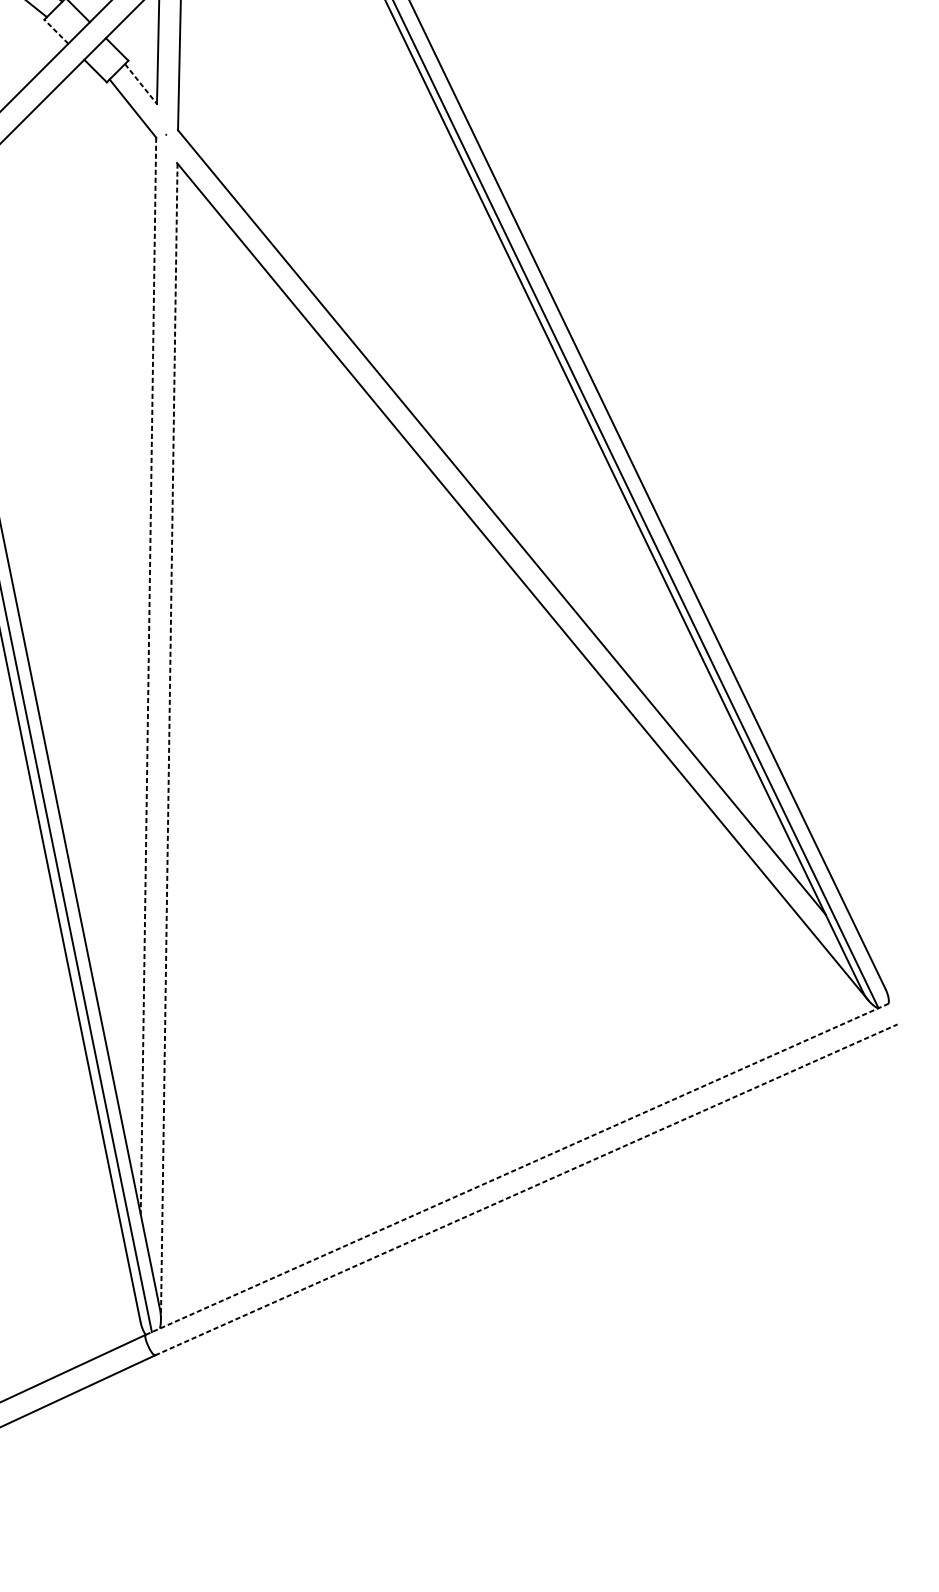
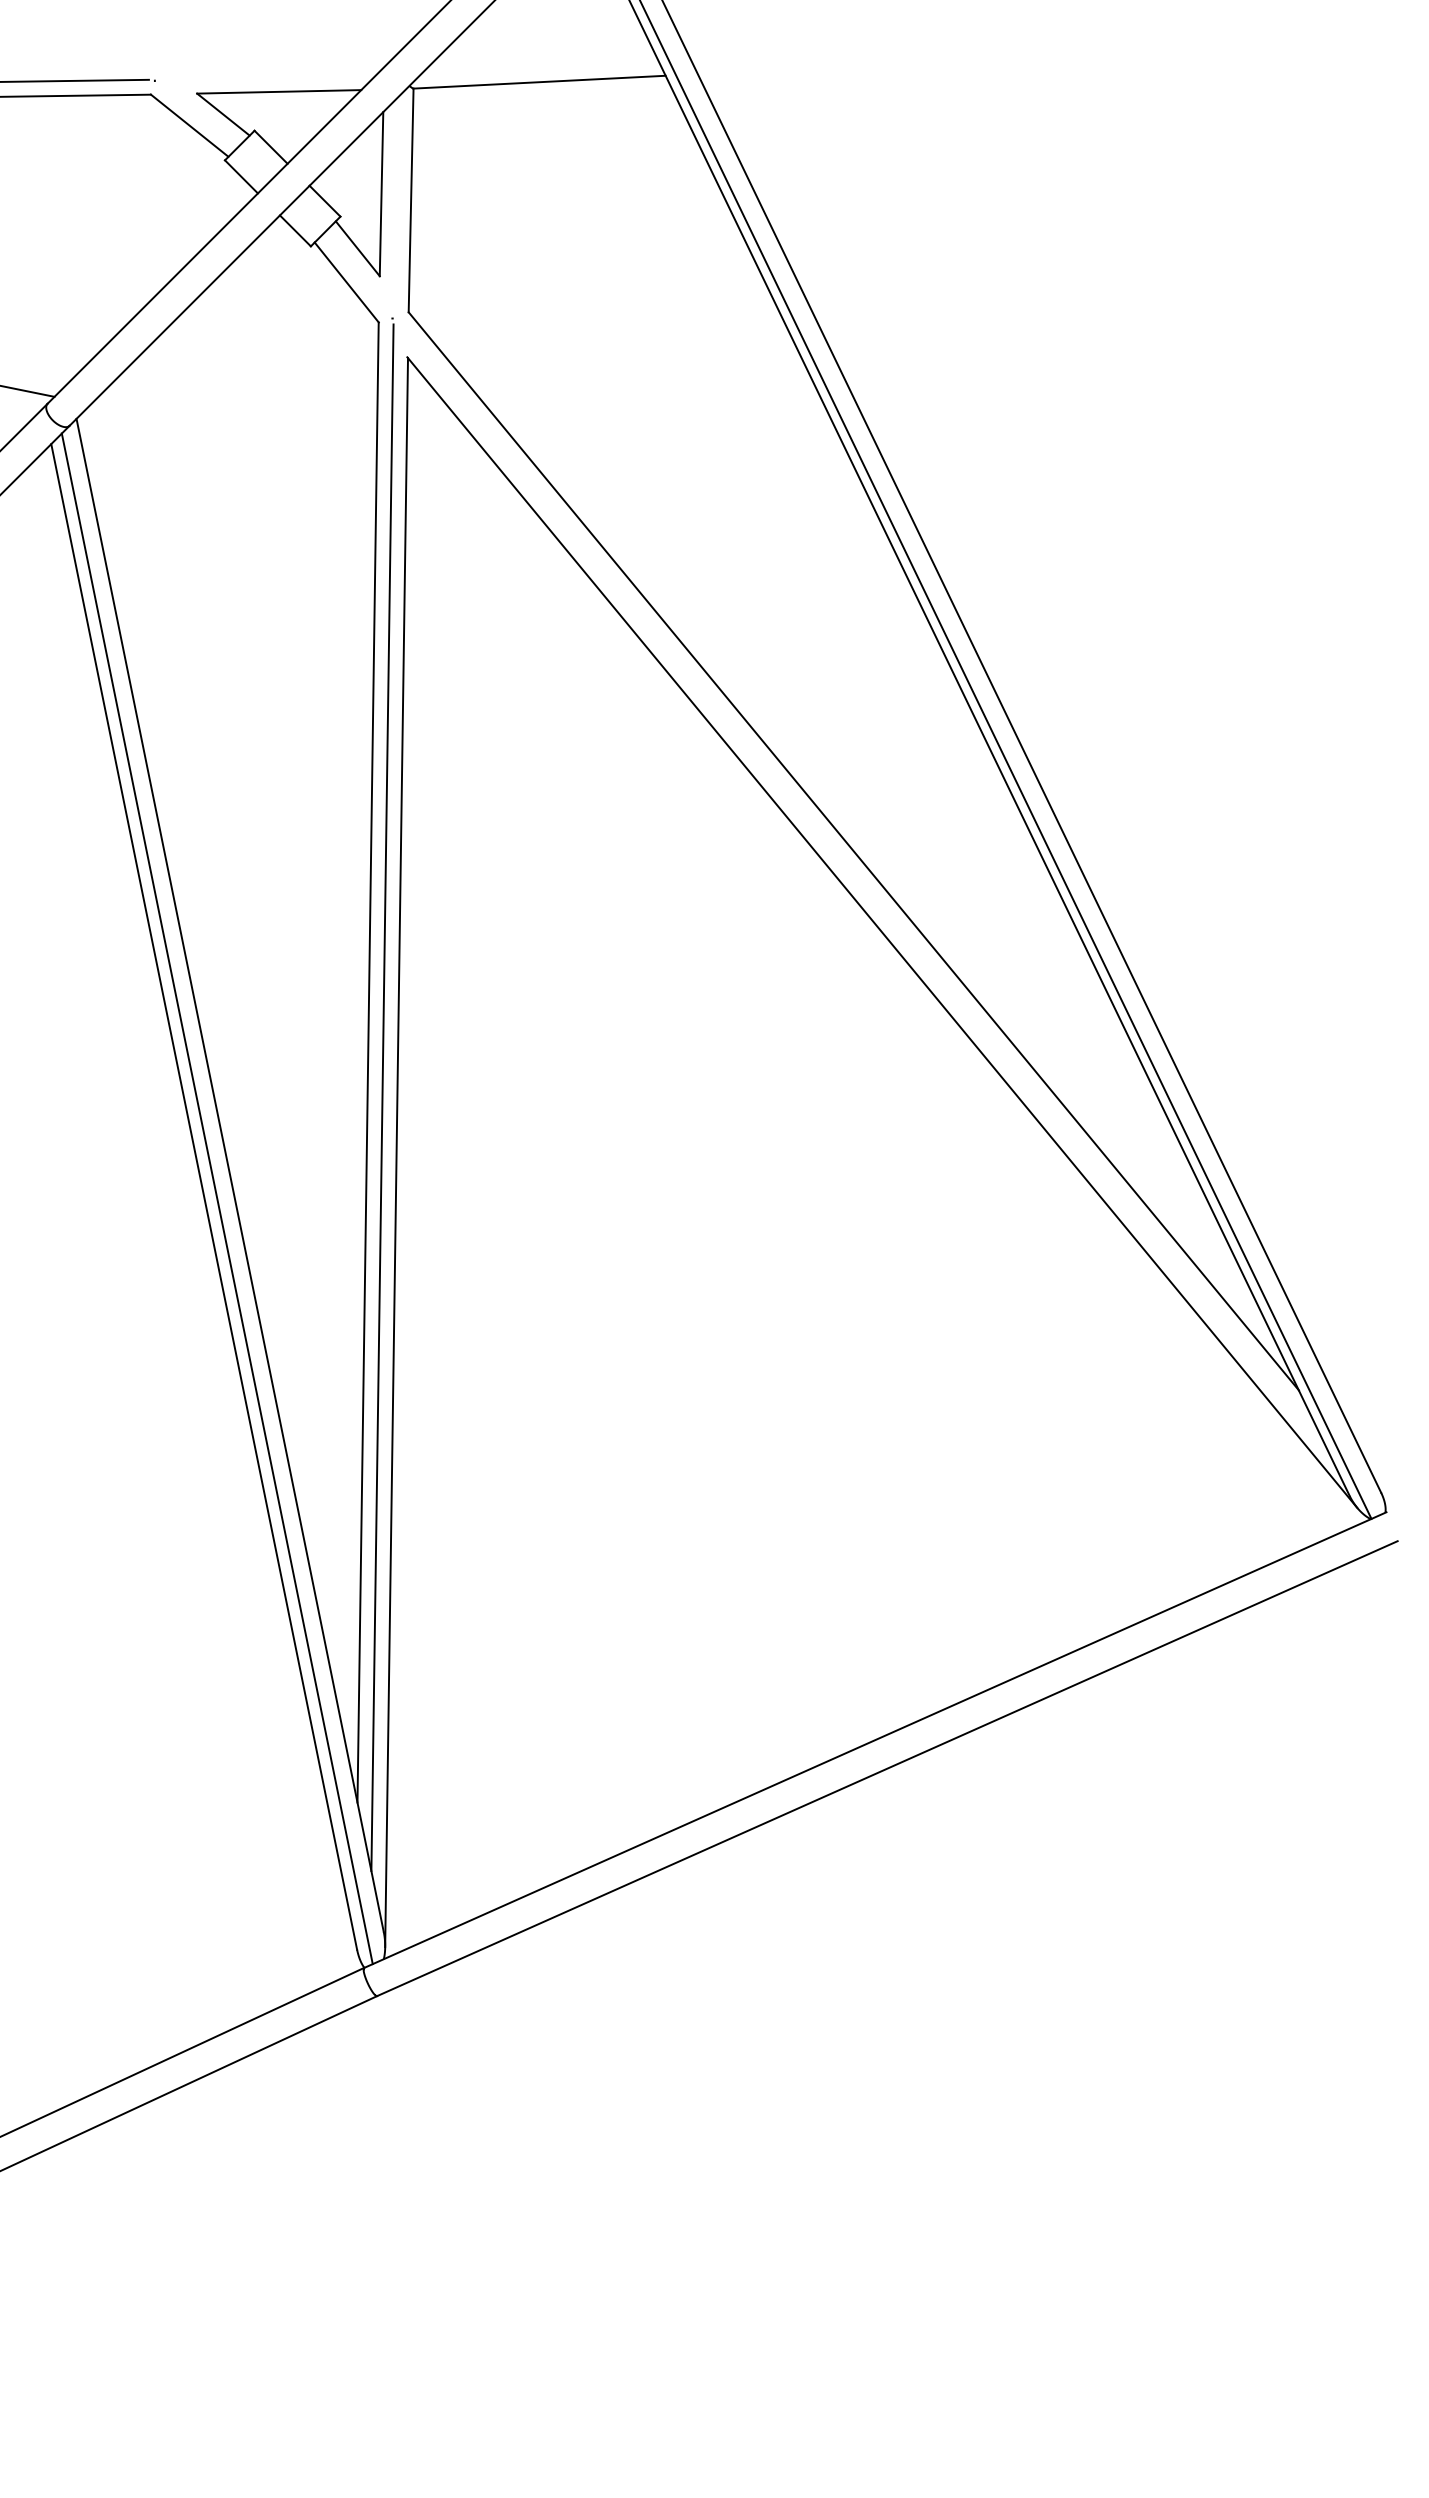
line: (56, 31) -> (241, 176), dashed -> solid
line: (141, 84) -> (358, 249), dashed -> solid
line: (148, 676) -> (368, 1063), dashed -> solid
line: (158, 701) -> (382, 1097), added
line: (169, 741) -> (396, 1152), dashed -> solid
line: (517, 1169) -> (875, 1740), dashed -> solid
line: (526, 1189) -> (887, 1768), dashed -> solid

